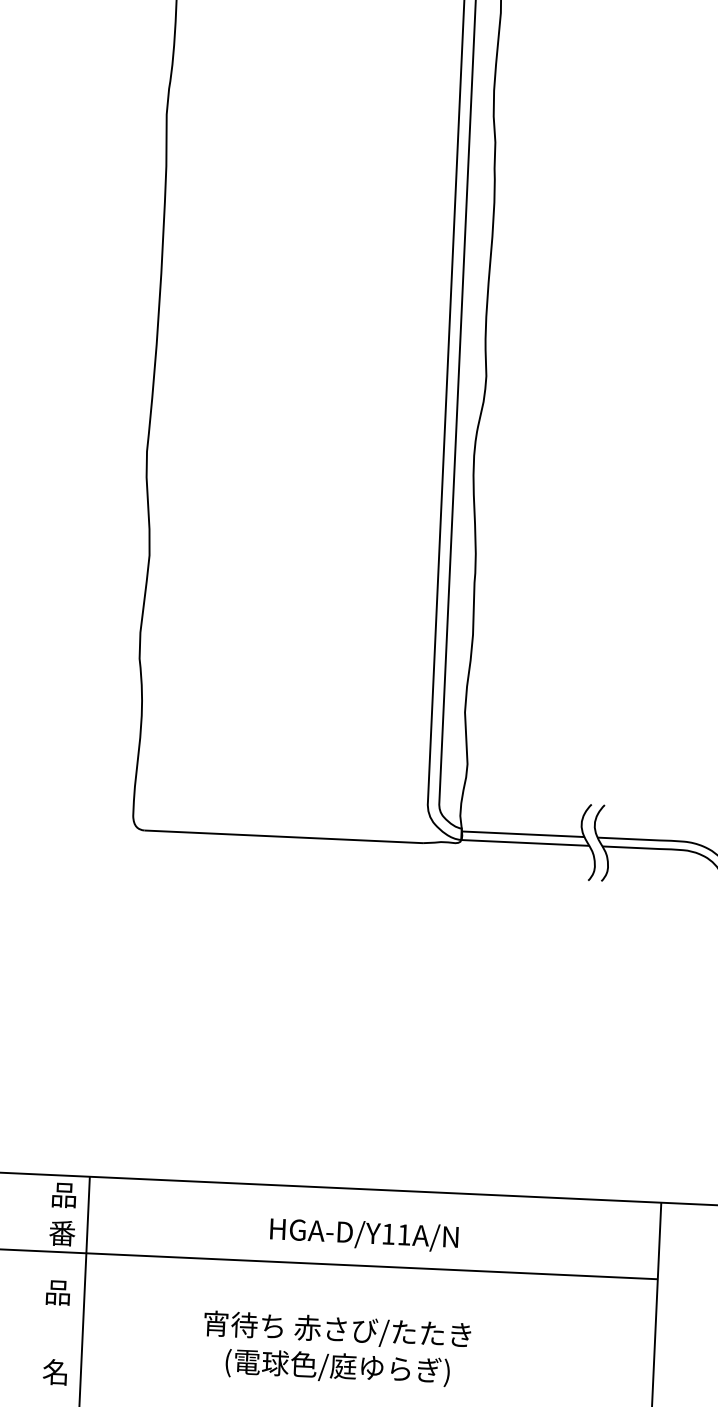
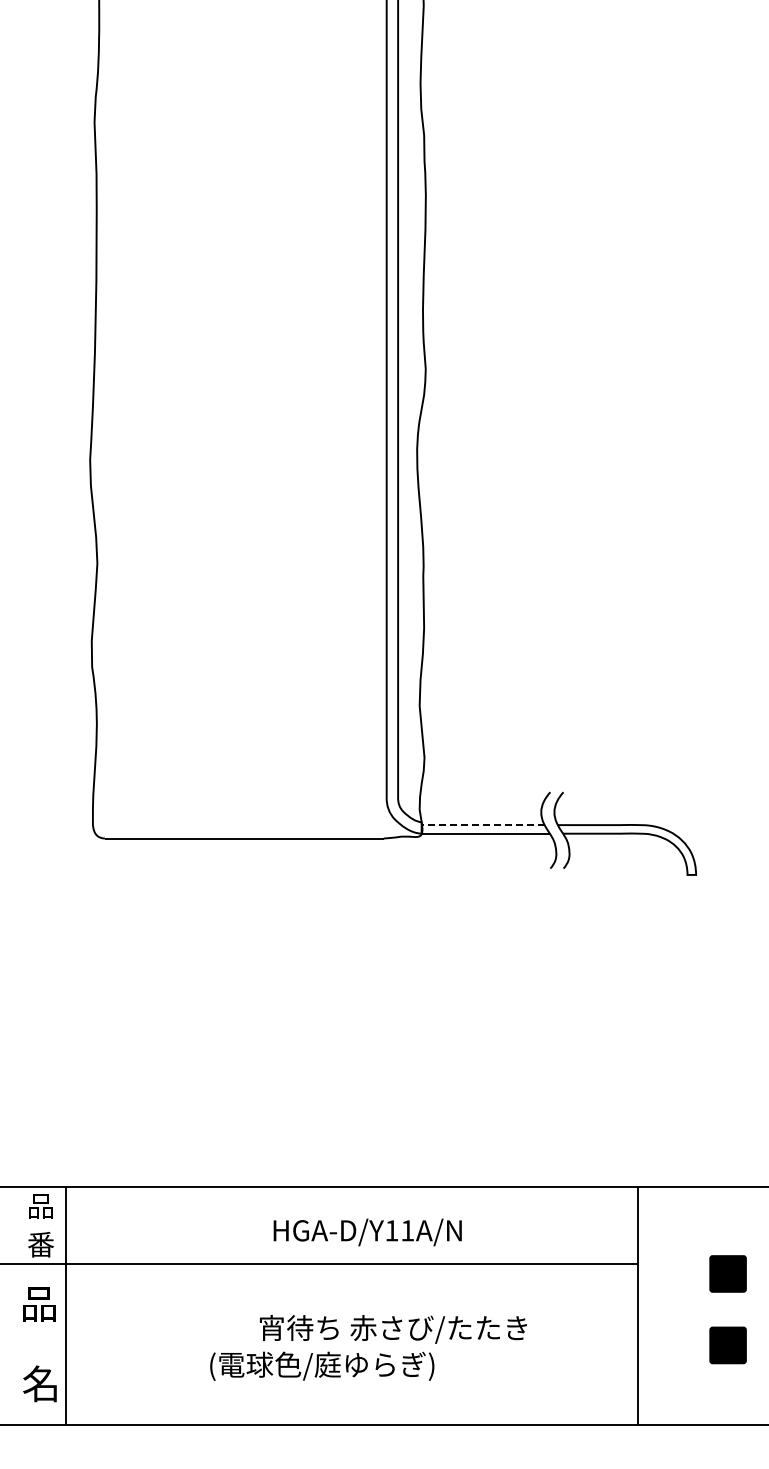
line: (522, 834) -> (482, 825), solid -> dashed
text: (364, 1234) -> (367, 1232), moved
part: (58, 1293) -> (39, 1304), size x1.4
text: (337, 1330) -> (393, 1329), moved
part: (55, 1371) -> (40, 1383), size x1.4

